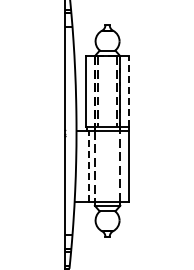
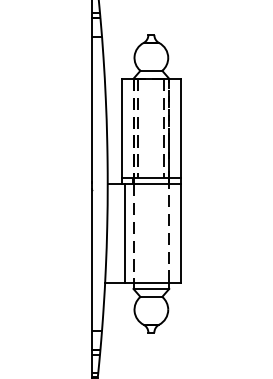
line: (128, 90) -> (180, 126), dashed -> solid
line: (88, 165) -> (124, 232), dashed -> solid

